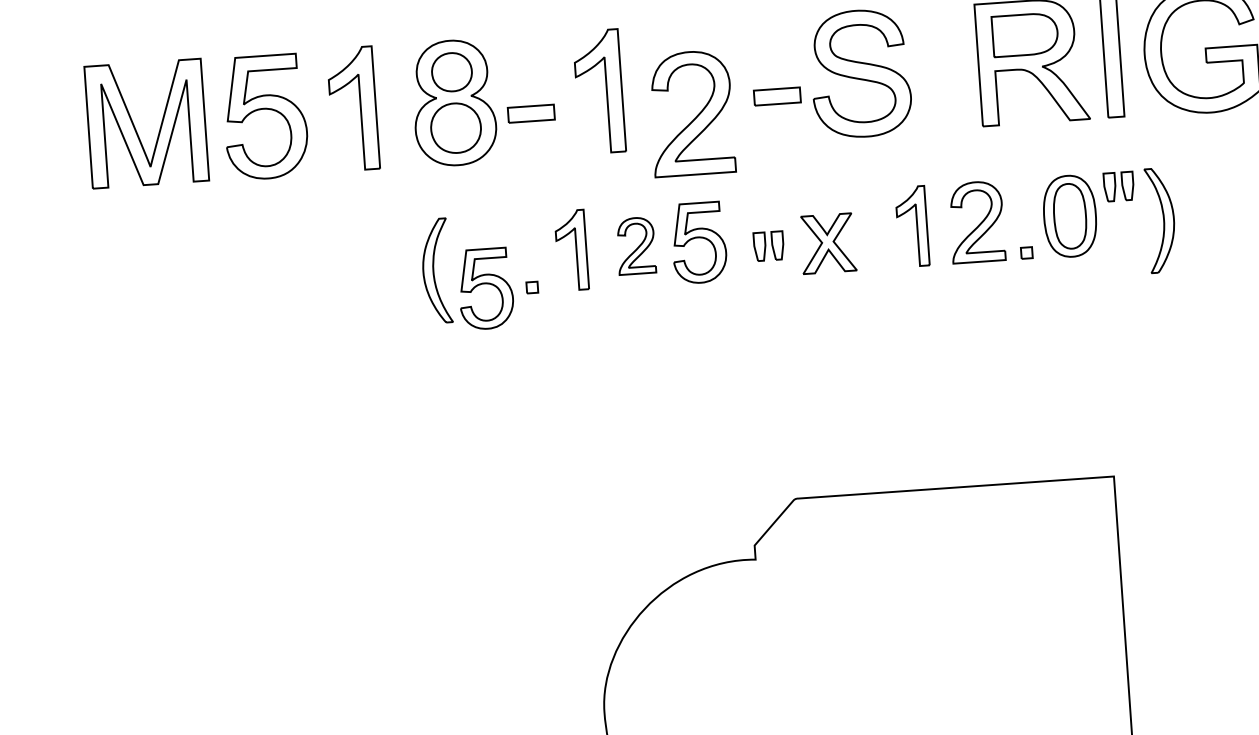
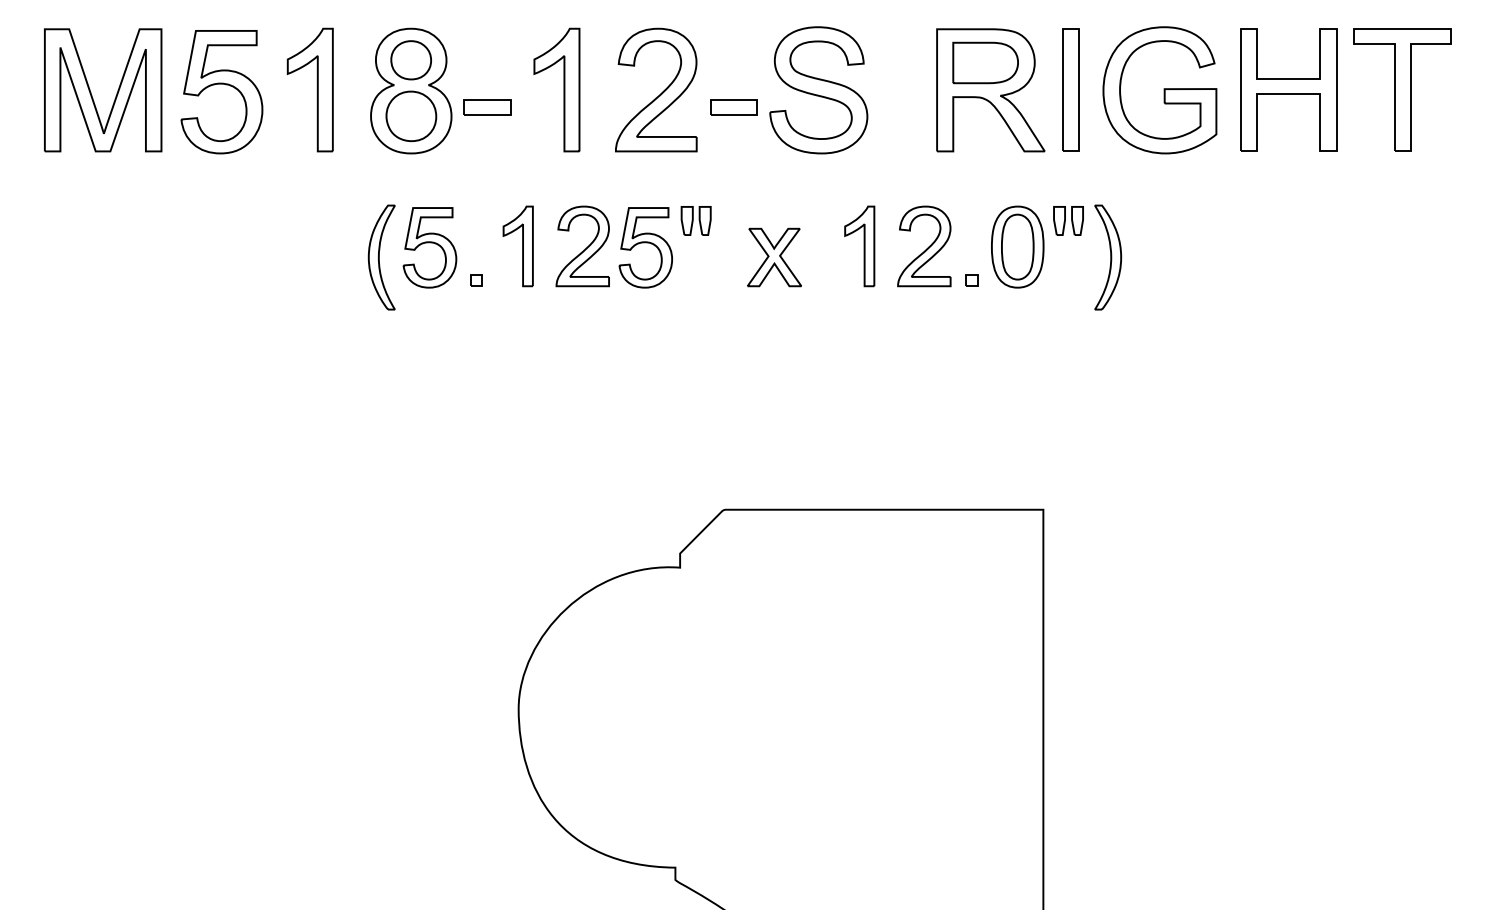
part: (691, 112) -> (656, 89), moved
part: (768, 245) -> (695, 220), moved
part: (635, 246) -> (582, 246), size x1.43
part: (485, 288) -> (429, 247), moved

